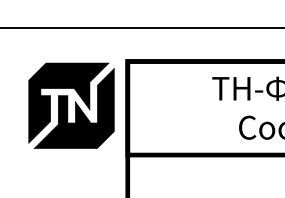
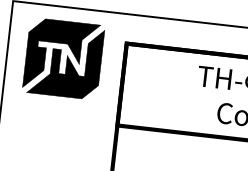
part: (71, 105) -> (63, 58), moved

